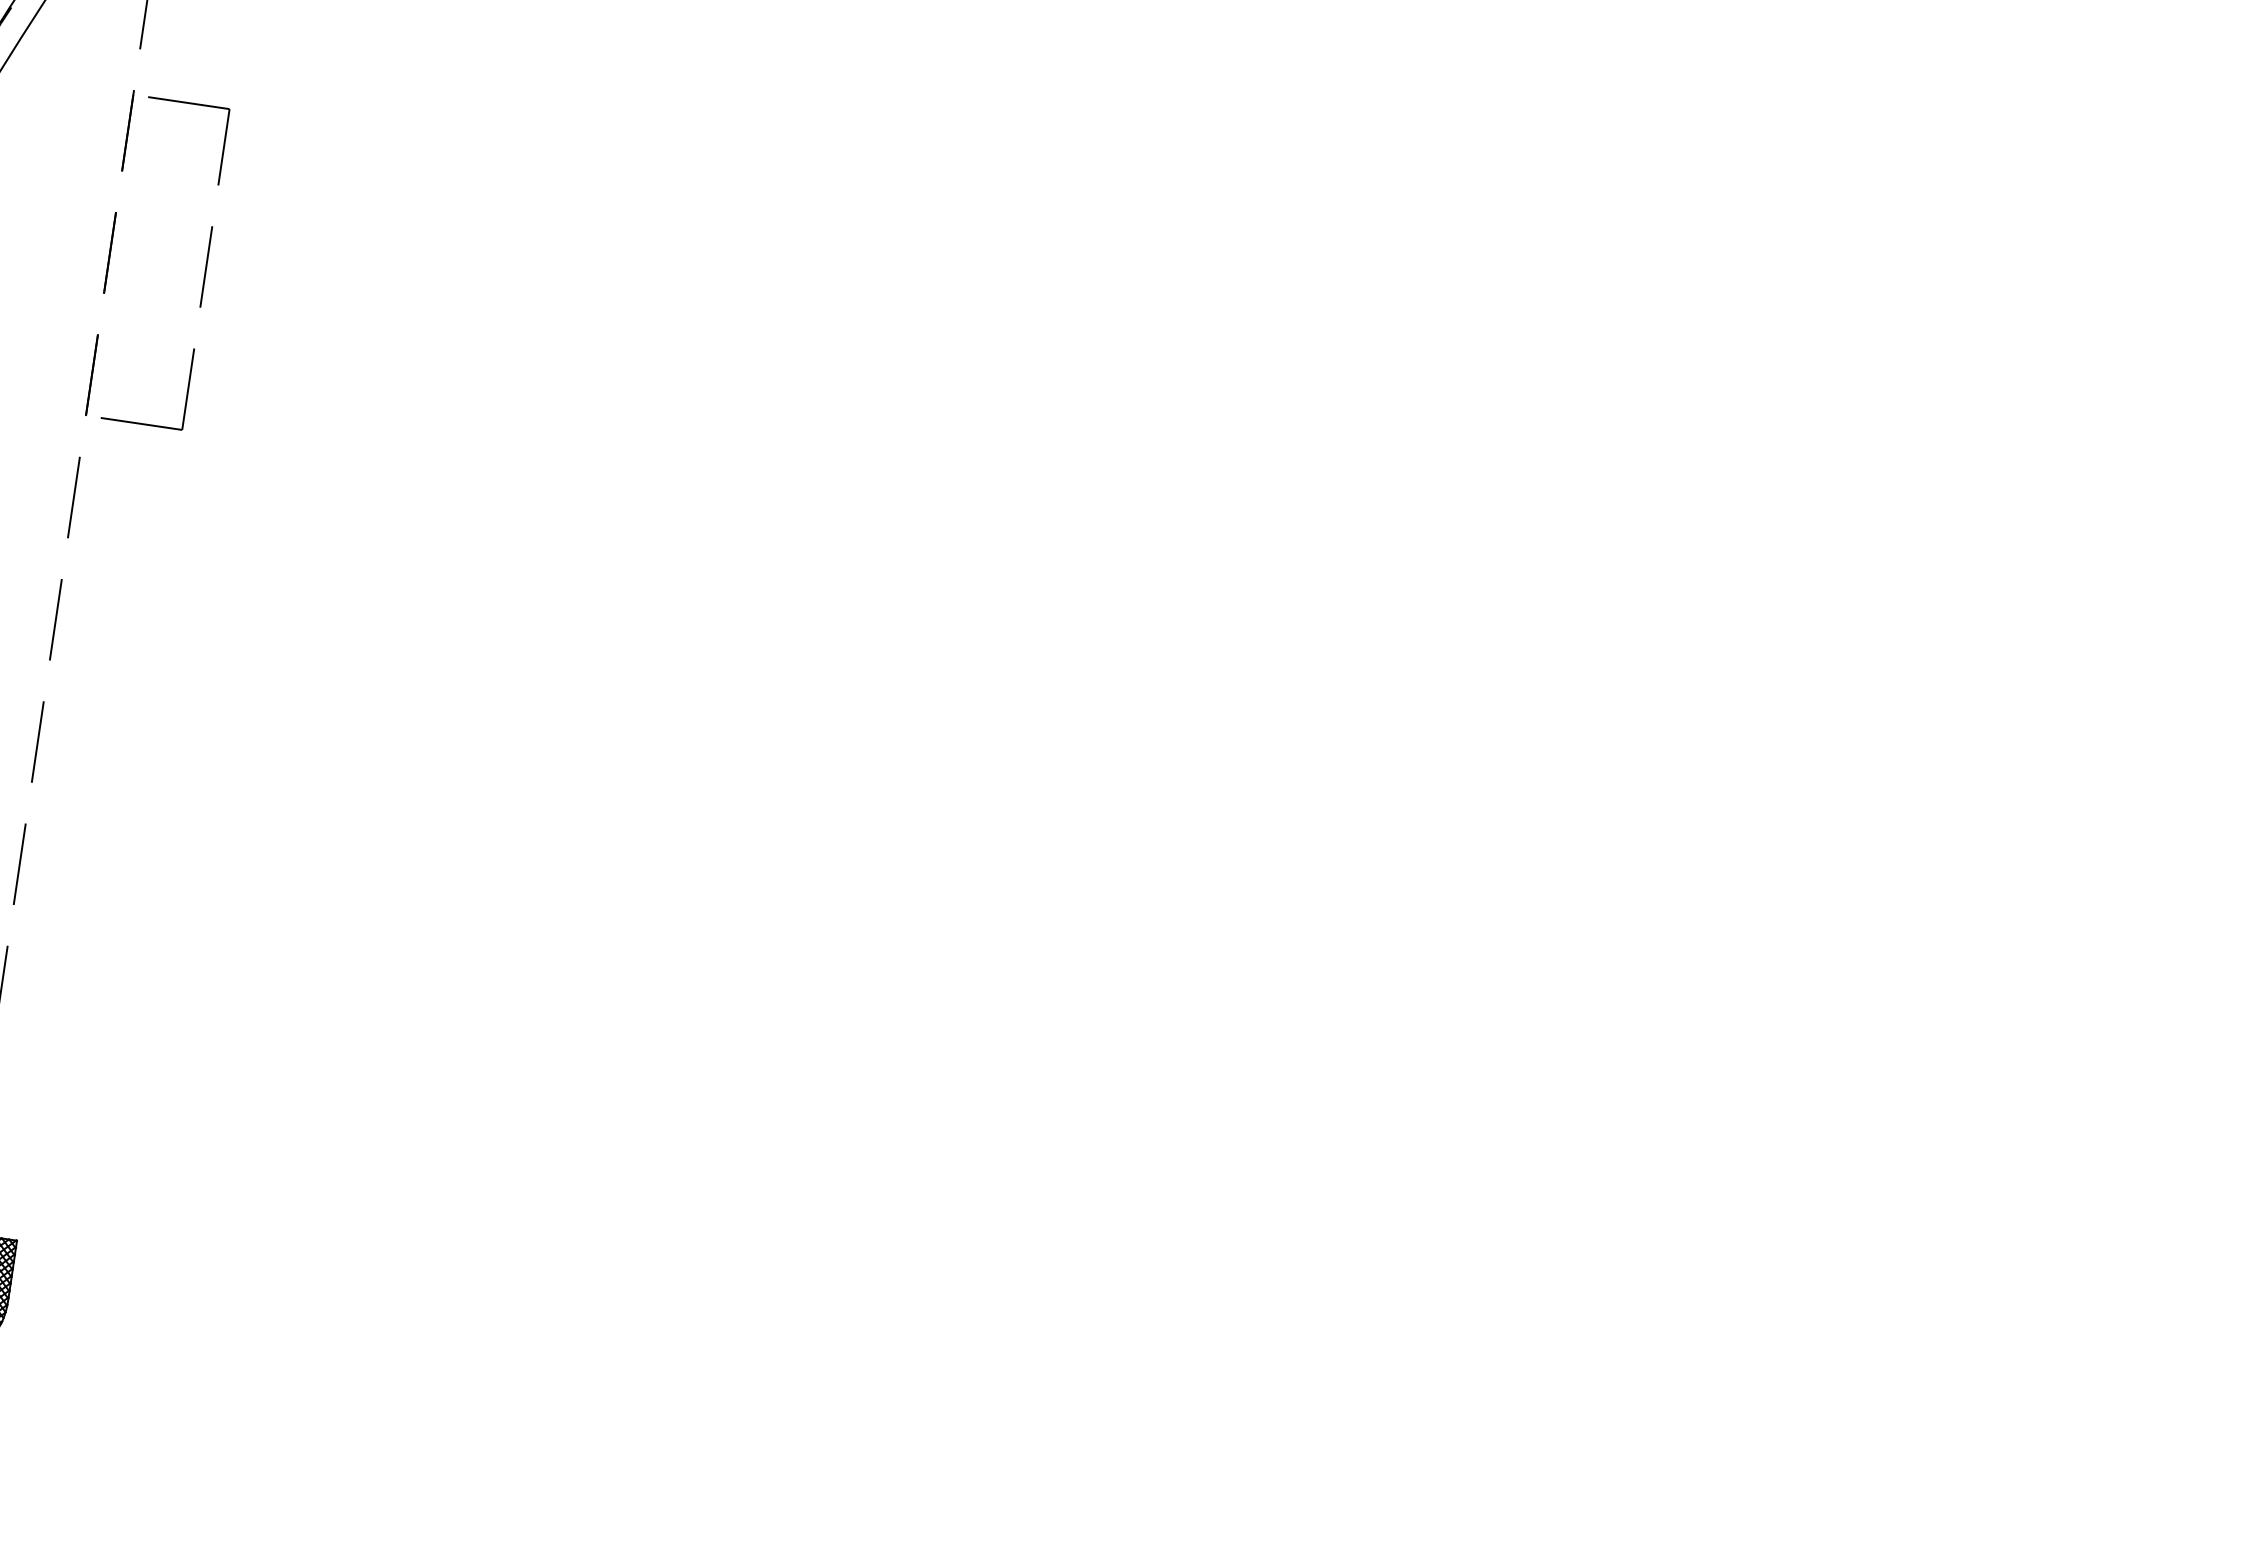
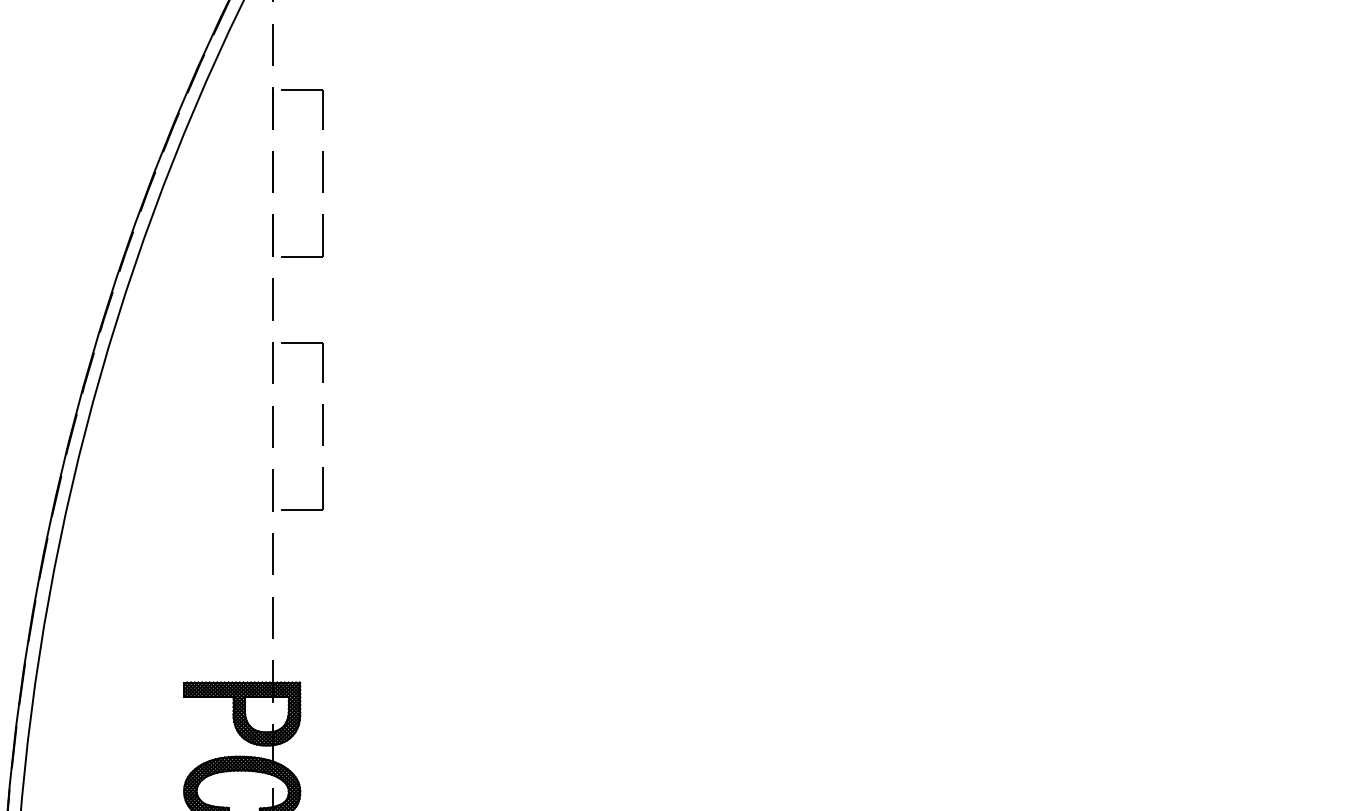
part: (132, 755) -> (322, 426), added

